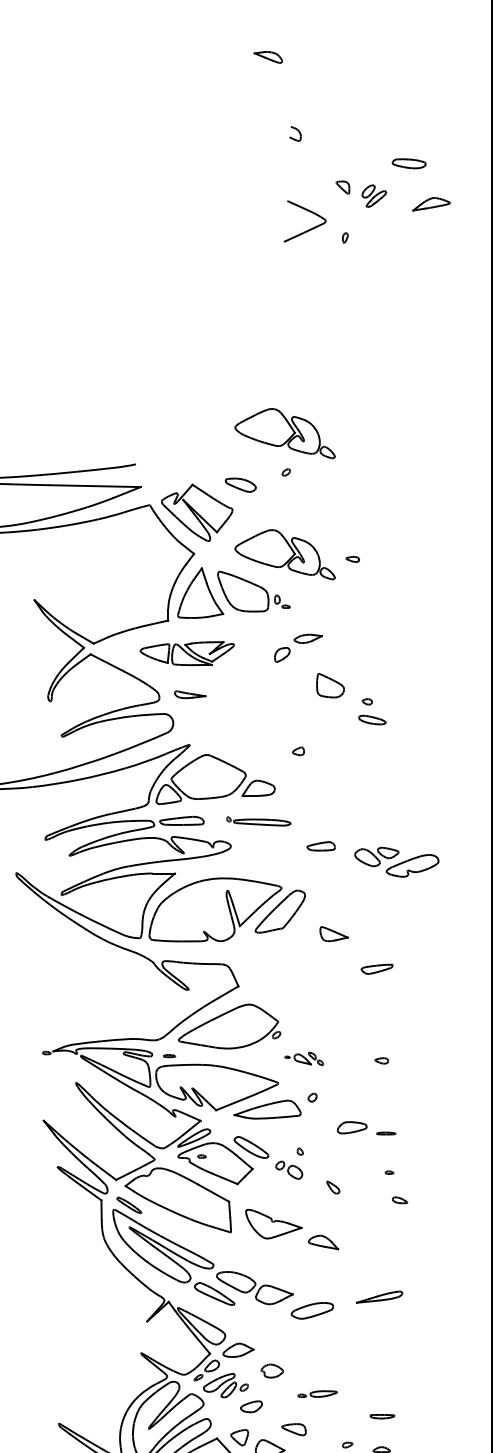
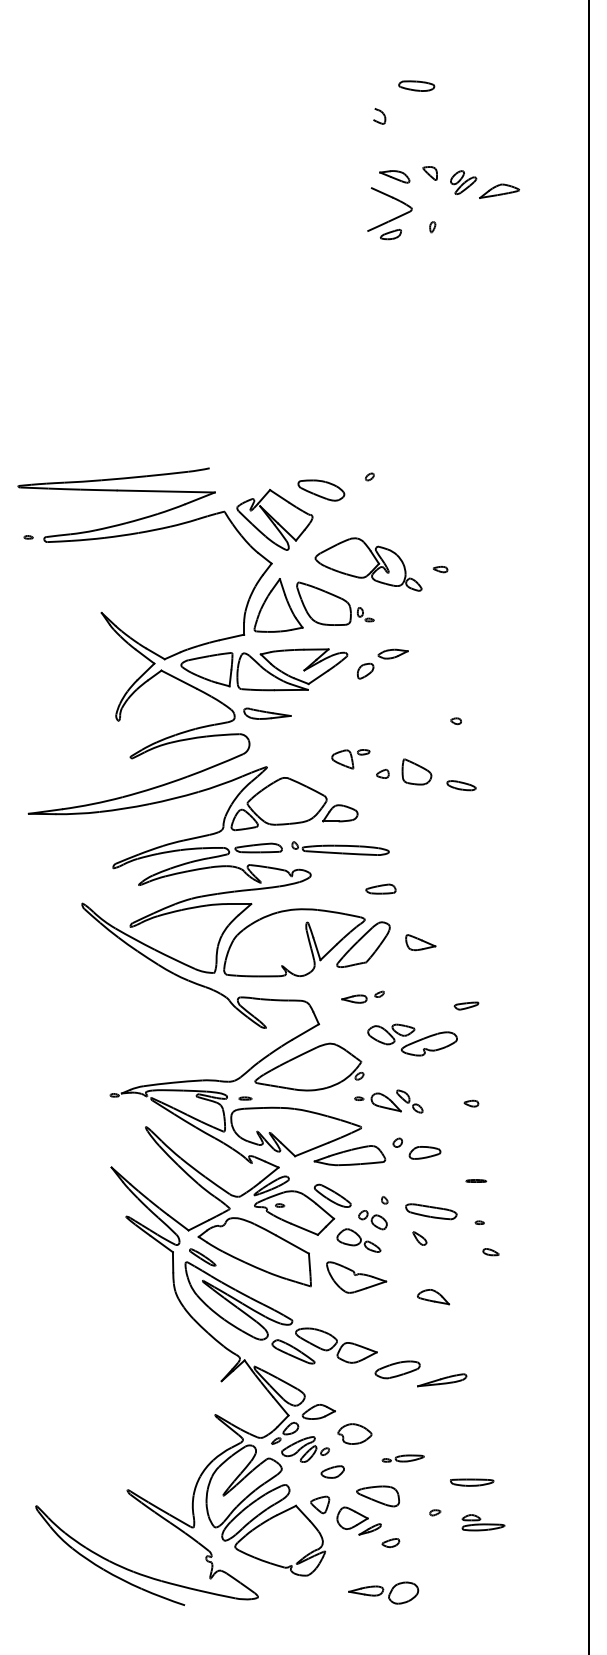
part: (268, 57) -> (394, 176), moved
part: (408, 163) -> (416, 85), moved
part: (431, 203) -> (499, 190), moved
part: (305, 244) -> (390, 234), added
part: (285, 433) -> (368, 435), removed
part: (240, 485) -> (321, 490), size x1.43
part: (187, 653) -> (264, 669), size x1.67
part: (330, 685) -> (416, 771), moved
part: (190, 694) -> (267, 713), size x1.43
part: (372, 719) -> (461, 785), moved
part: (268, 737) -> (350, 759), added
part: (258, 821) -> (340, 848), size x1.43
part: (320, 845) -> (380, 888), moved
part: (396, 861) -> (412, 1039), moved
part: (333, 934) -> (420, 942), moved
part: (279, 960) -> (362, 996), added
part: (377, 968) -> (466, 1005), size x0.71
part: (303, 1058) -> (388, 1101), size x1.67
part: (351, 1127) -> (424, 1152), moved
part: (344, 1162) -> (431, 1211), added
part: (275, 1189) -> (358, 1240), added
part: (323, 1242) -> (433, 1297), moved
part: (379, 1297) -> (442, 1380), moved
part: (271, 1370) -> (354, 1433), size x1.43
part: (382, 1416) -> (472, 1482), size x1.67
part: (293, 1429) -> (377, 1496), size x1.67

